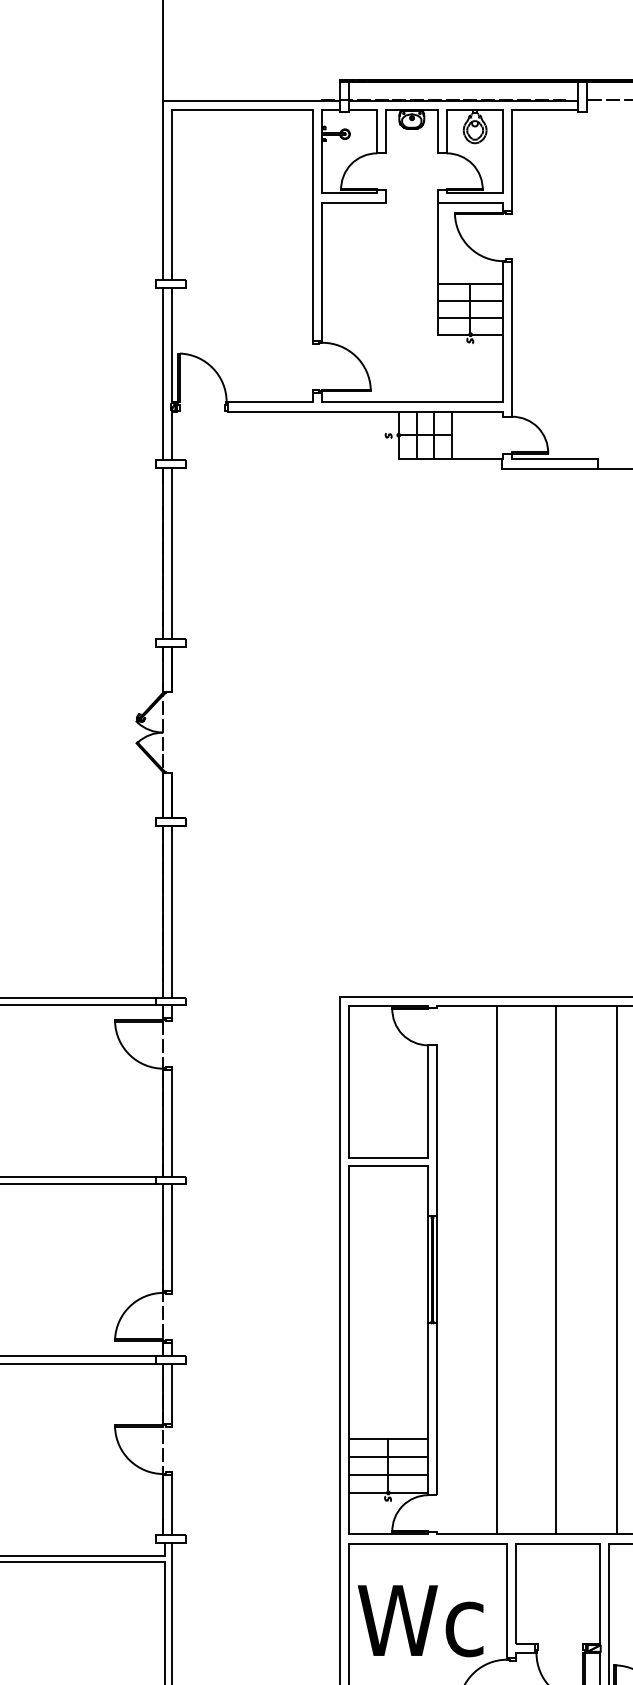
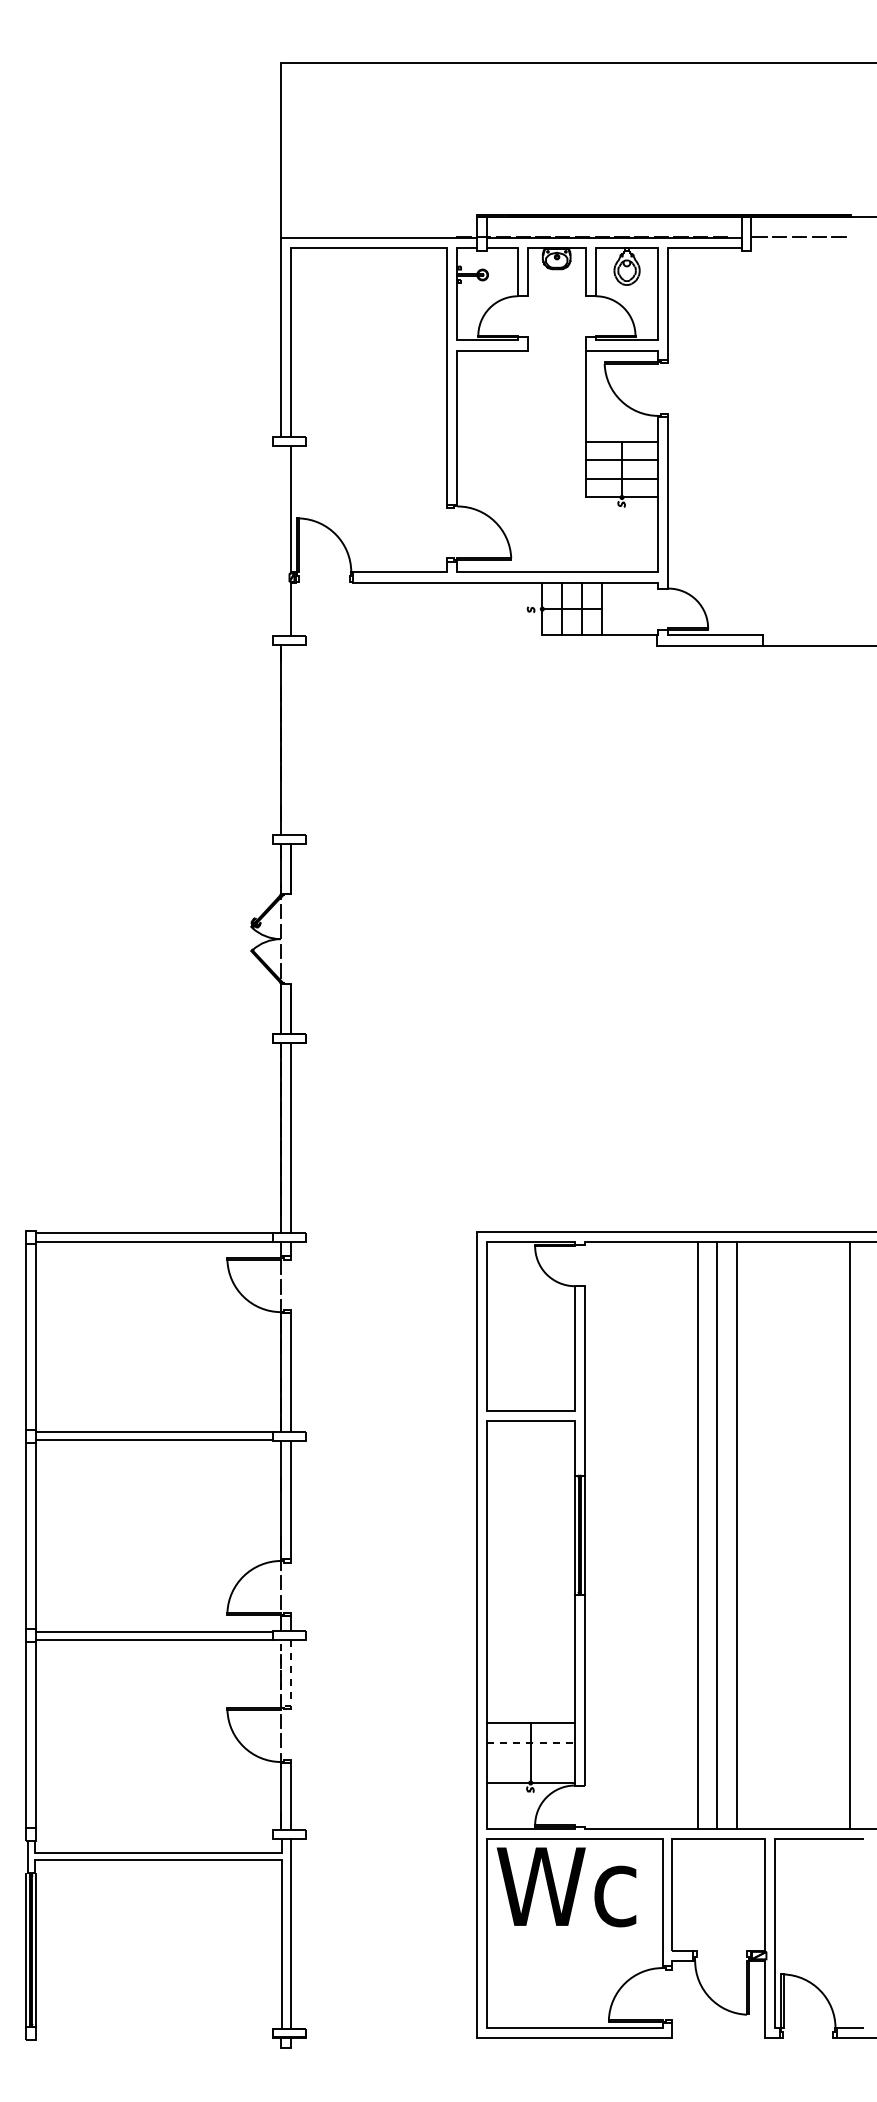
line: (163, 374) -> (281, 541), removed
line: (171, 553) -> (290, 740), removed
line: (496, 1269) -> (697, 1535), moved
line: (616, 1269) -> (736, 1535), moved
line: (168, 1424) -> (286, 1706), solid -> dashed
line: (389, 1457) -> (531, 1743), solid -> dashed
line: (388, 1474) -> (530, 1762), removed
text: (420, 1621) -> (566, 1887), moved

